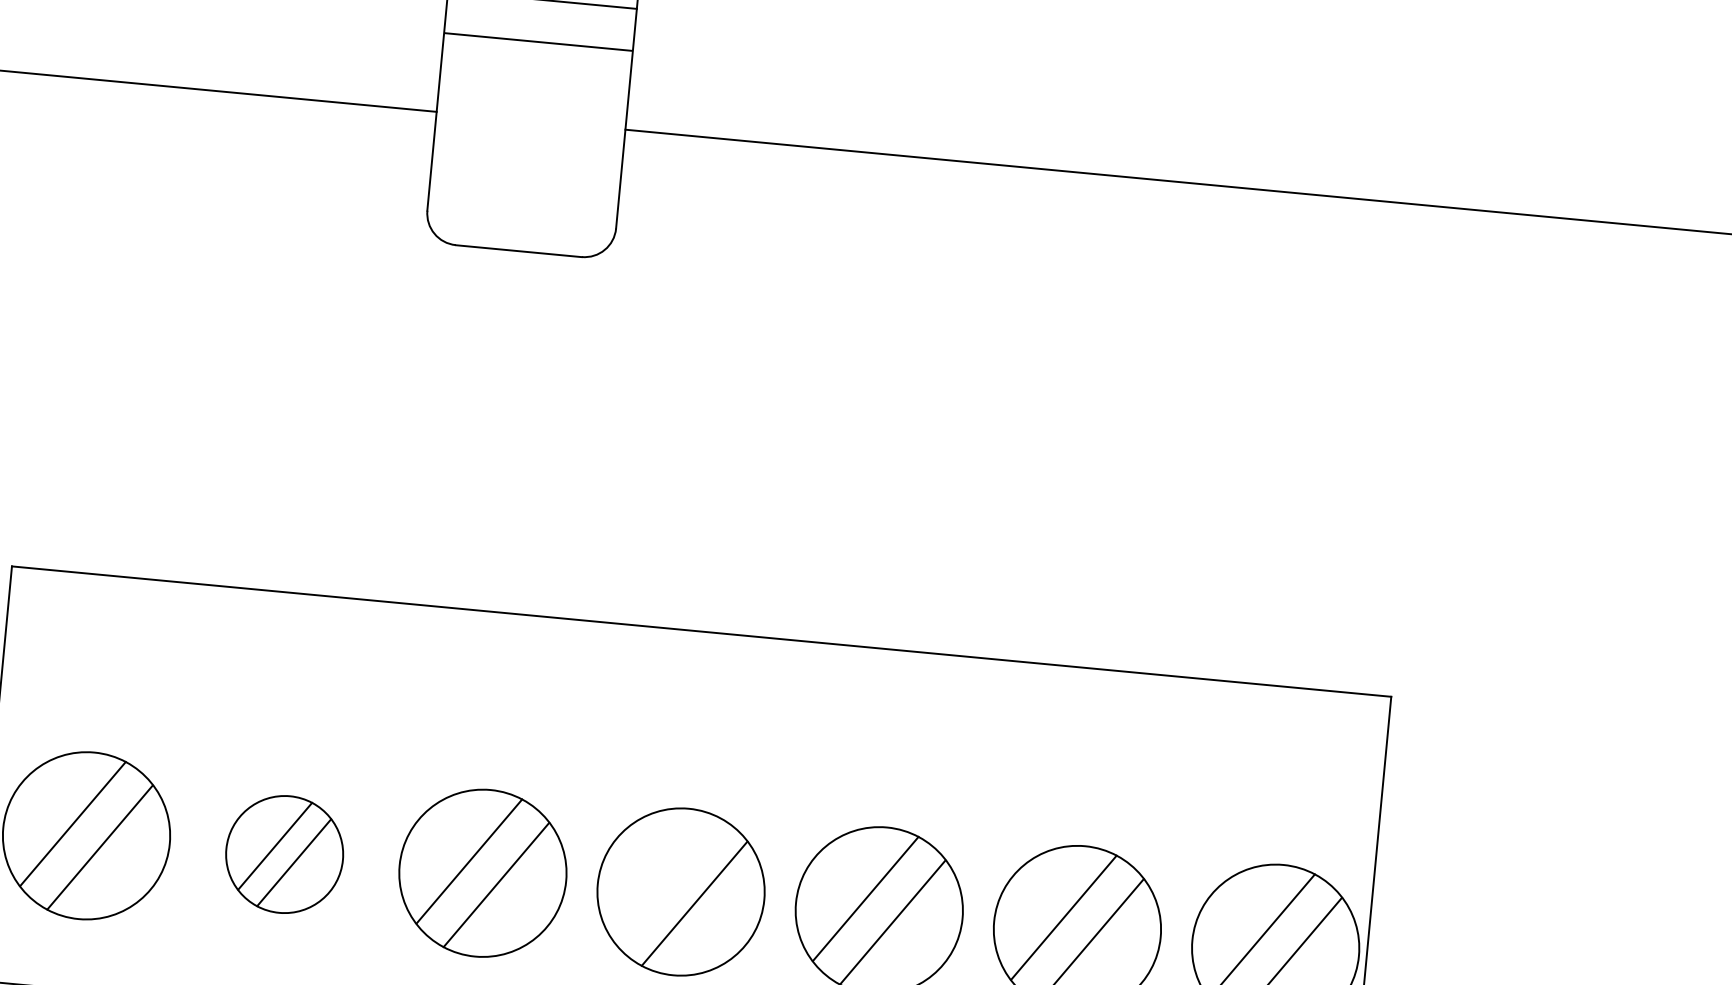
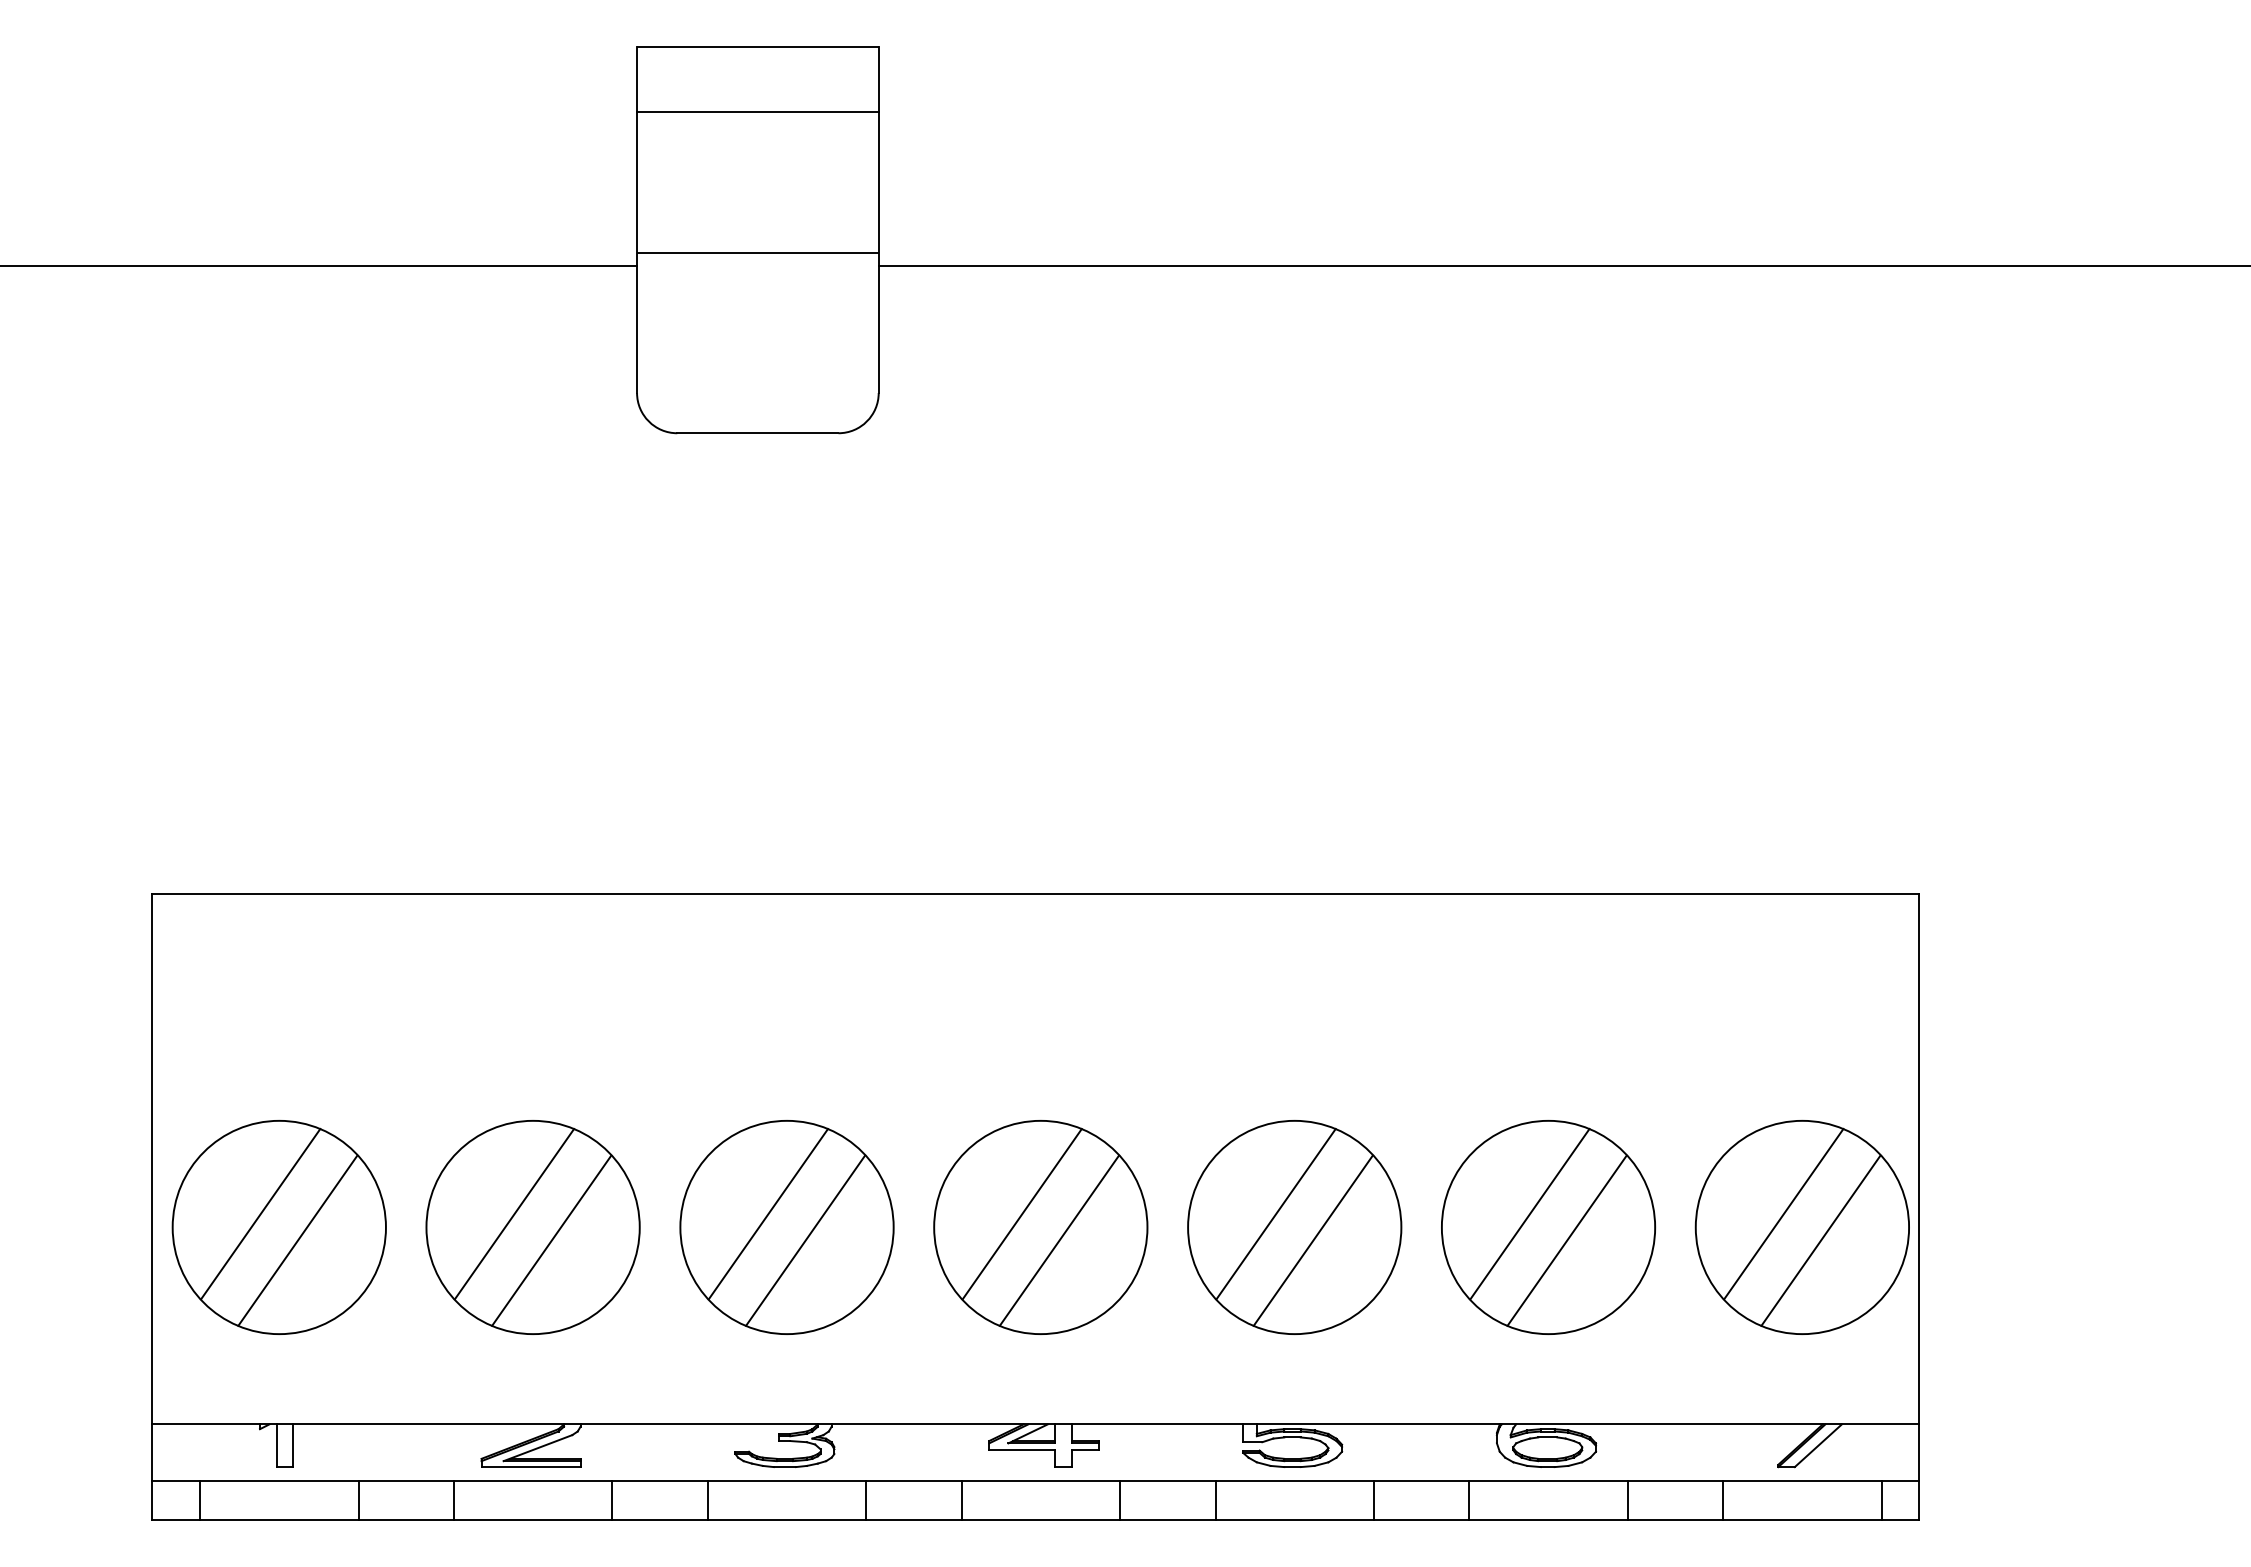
line: (538, 42) -> (757, 253), moved
part: (284, 854) -> (532, 1227), size x1.43
line: (667, 879) -> (1021, 1213), added

